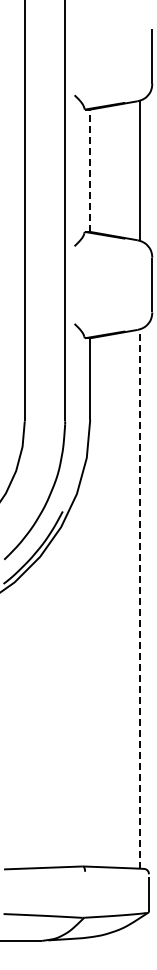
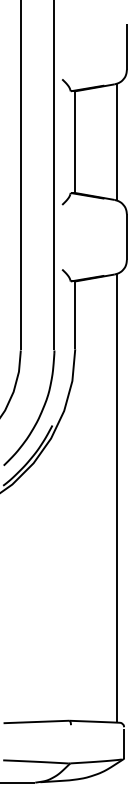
line: (90, 170) -> (75, 141), dashed -> solid
line: (140, 598) -> (117, 497), dashed -> solid

